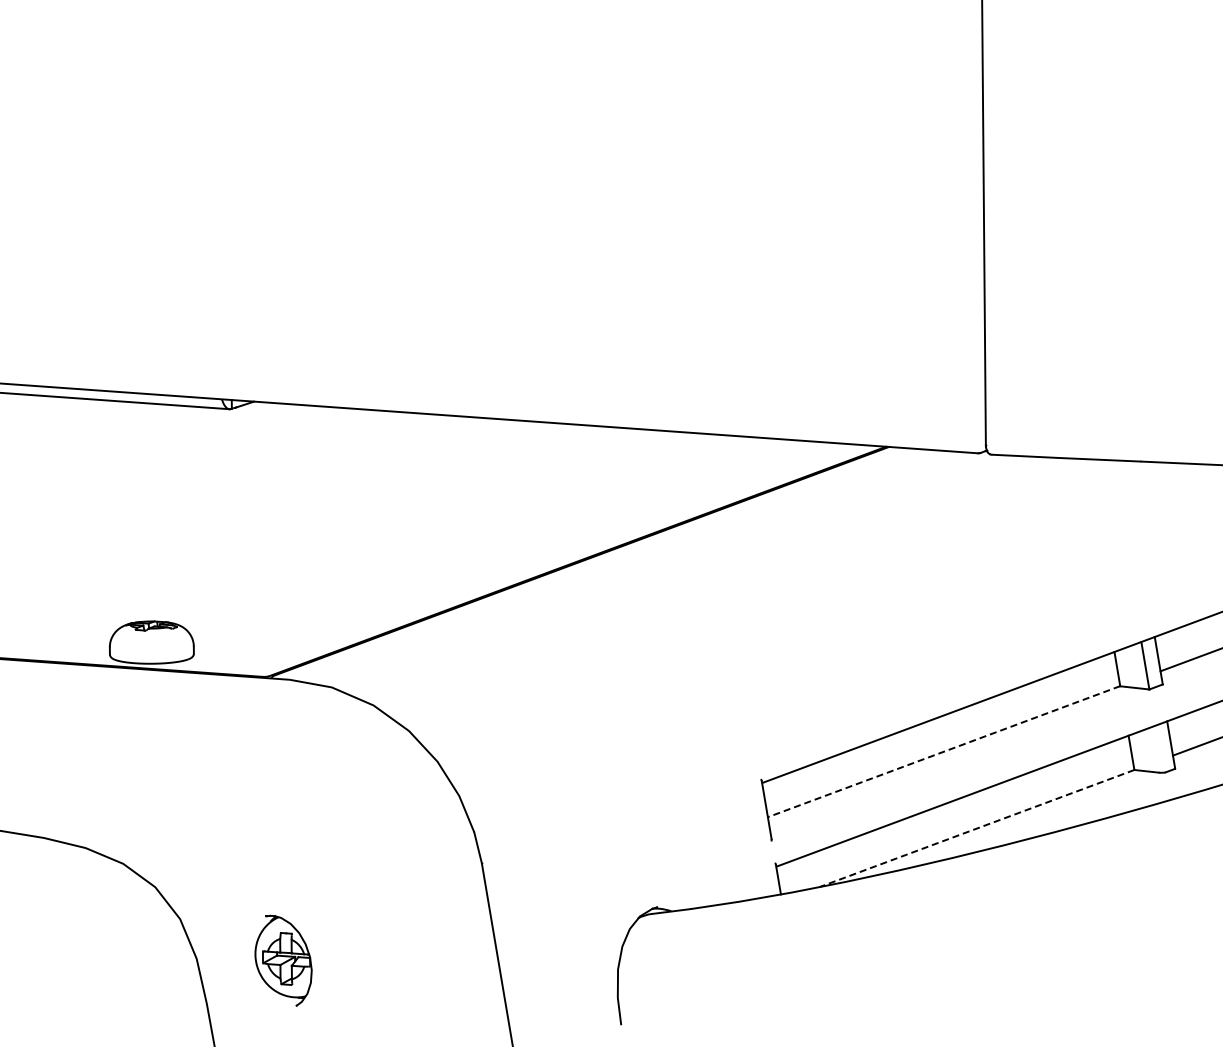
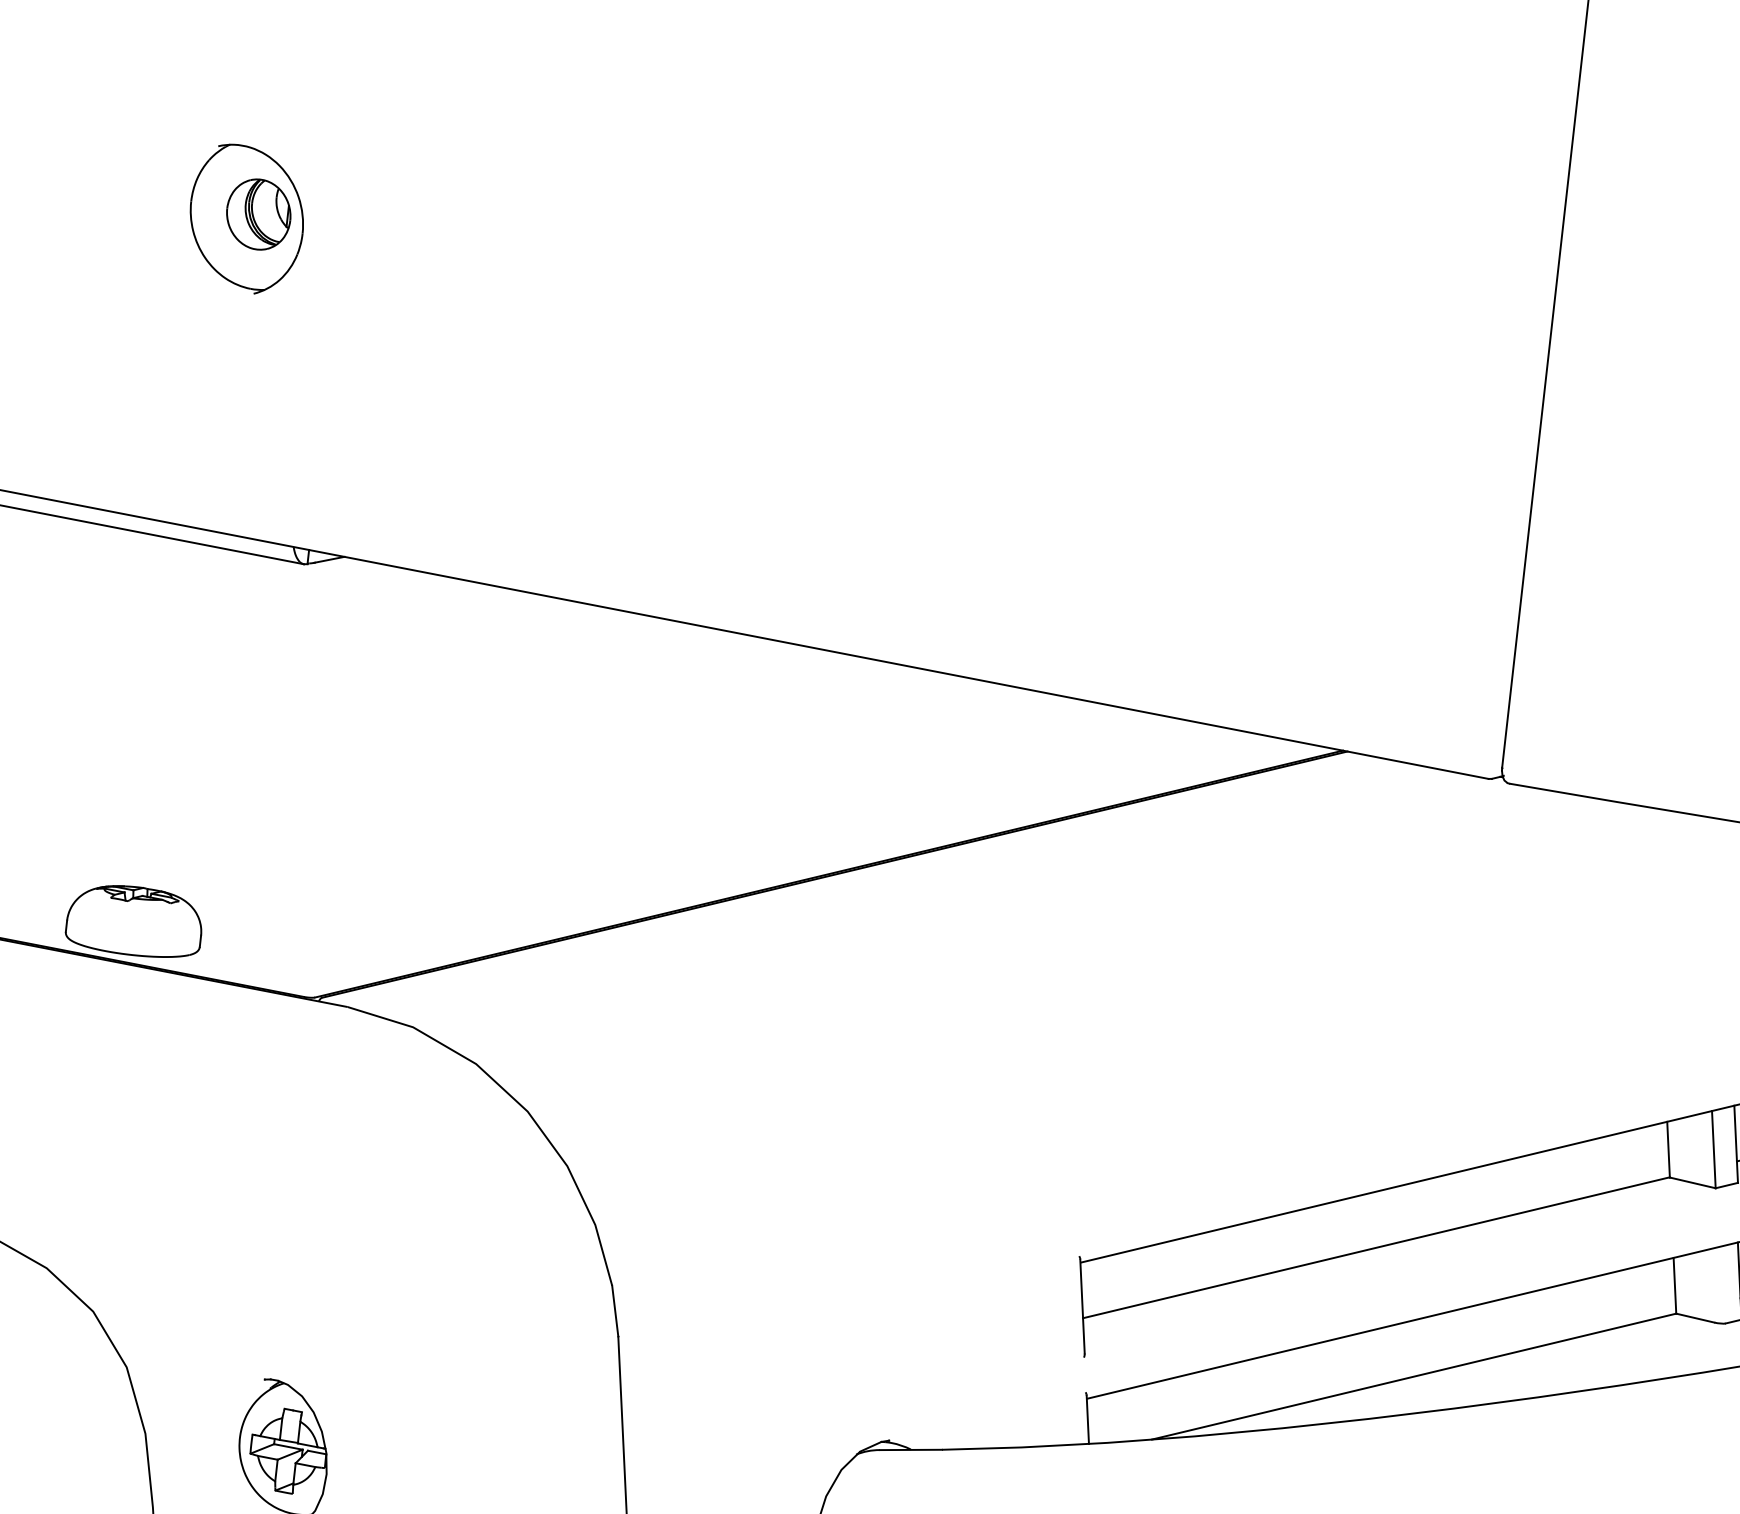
part: (167, 200) -> (245, 219), added
line: (944, 751) -> (1377, 1247), dashed -> solid
line: (977, 828) -> (1414, 1376), dashed -> solid

